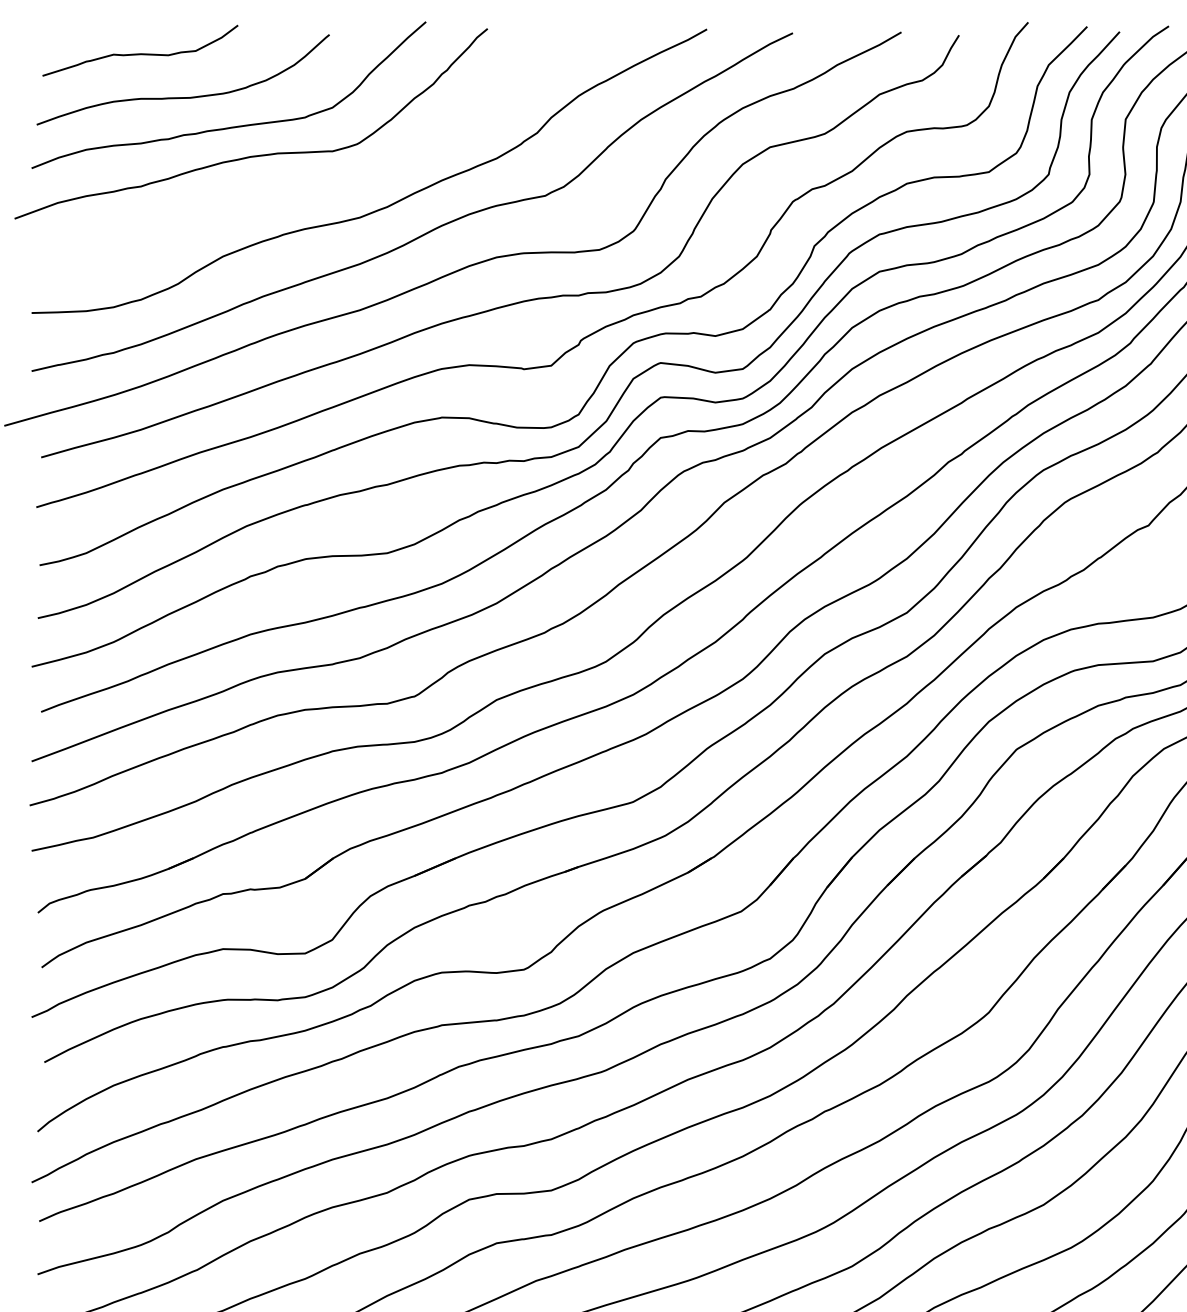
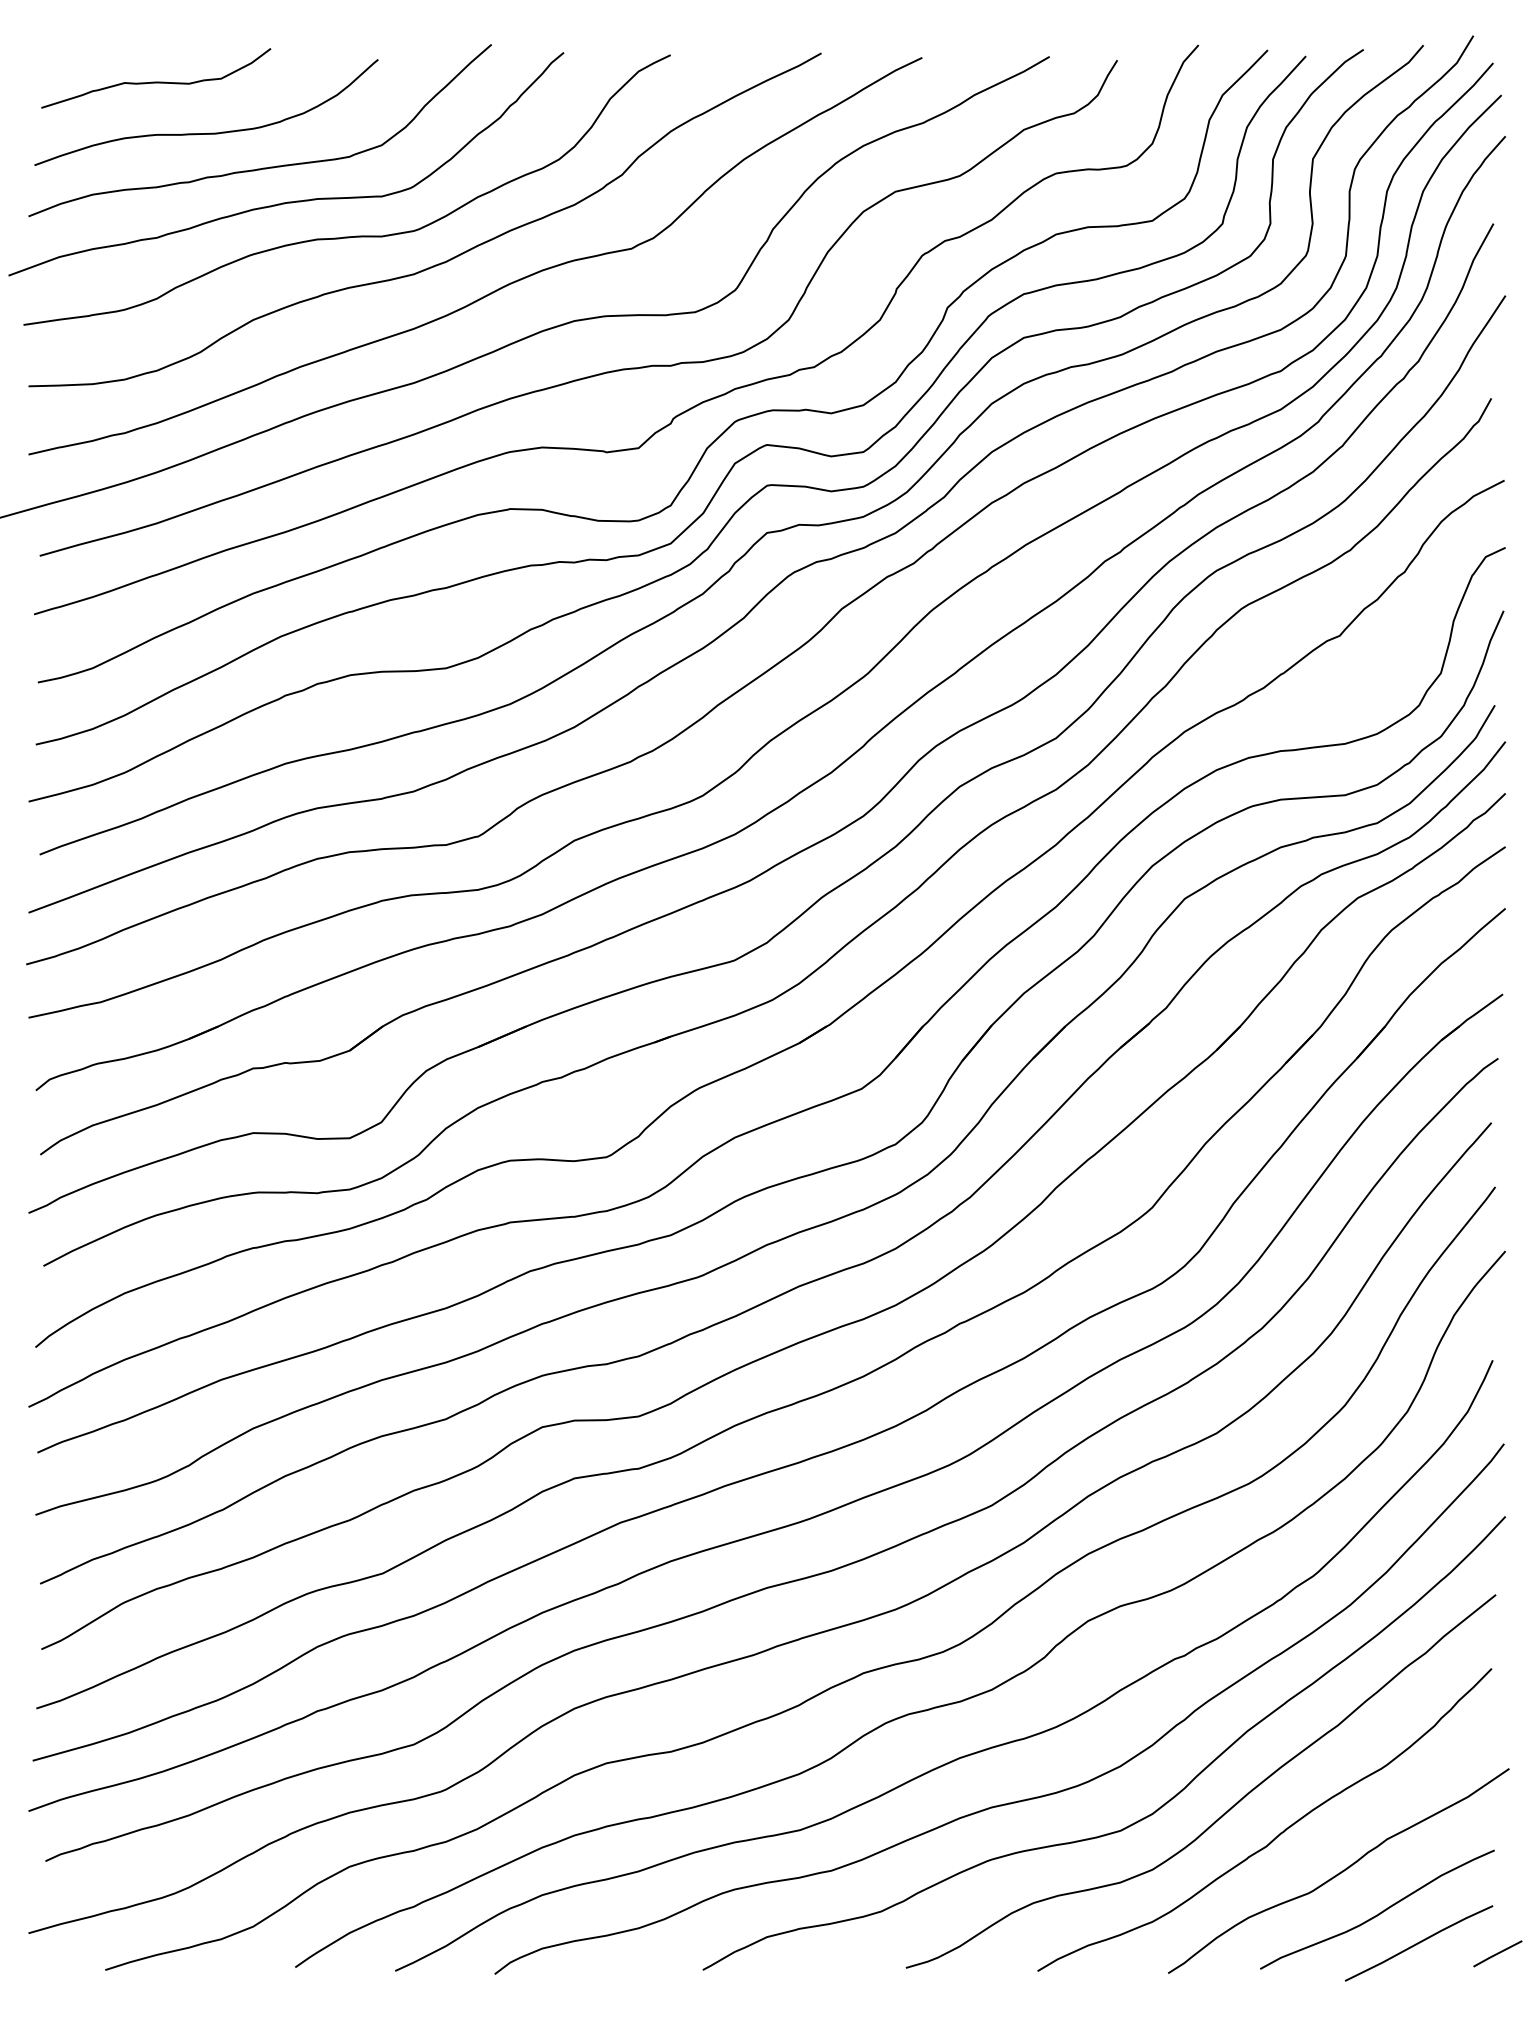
curve: (310, 184) -> (355, 235), added

